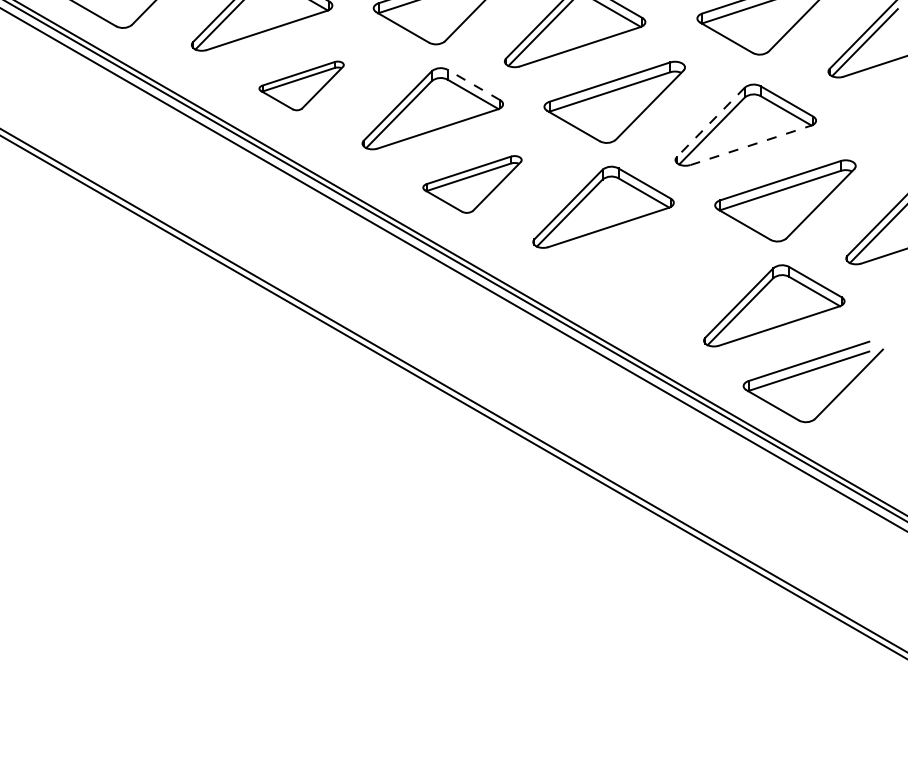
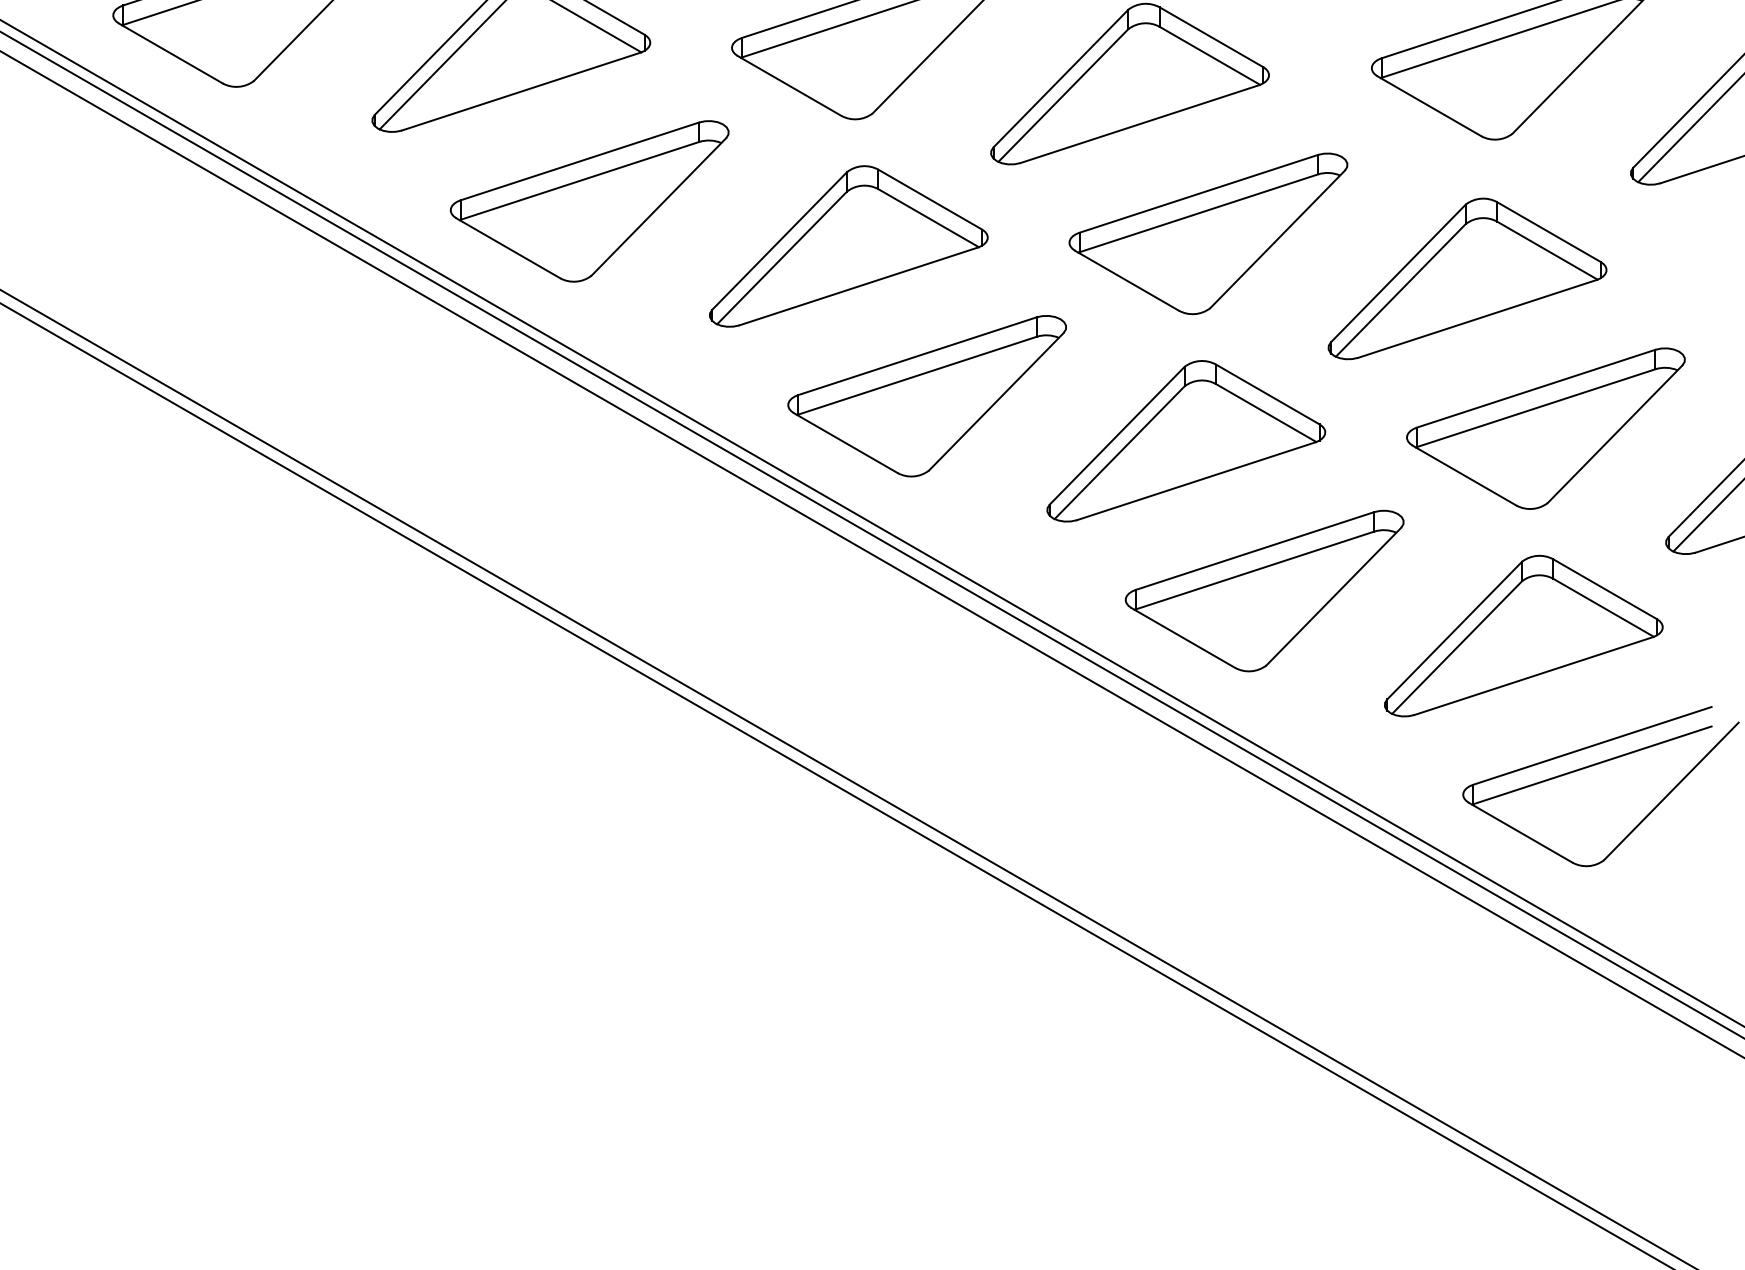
line: (473, 84) -> (929, 198), dashed -> solid
part: (301, 85) -> (589, 200), size x1.67
line: (710, 122) -> (1397, 273), dashed -> solid
line: (751, 145) -> (1478, 319), dashed -> solid
part: (472, 184) -> (927, 396), size x1.43
part: (643, 282) -> (1265, 589), added

